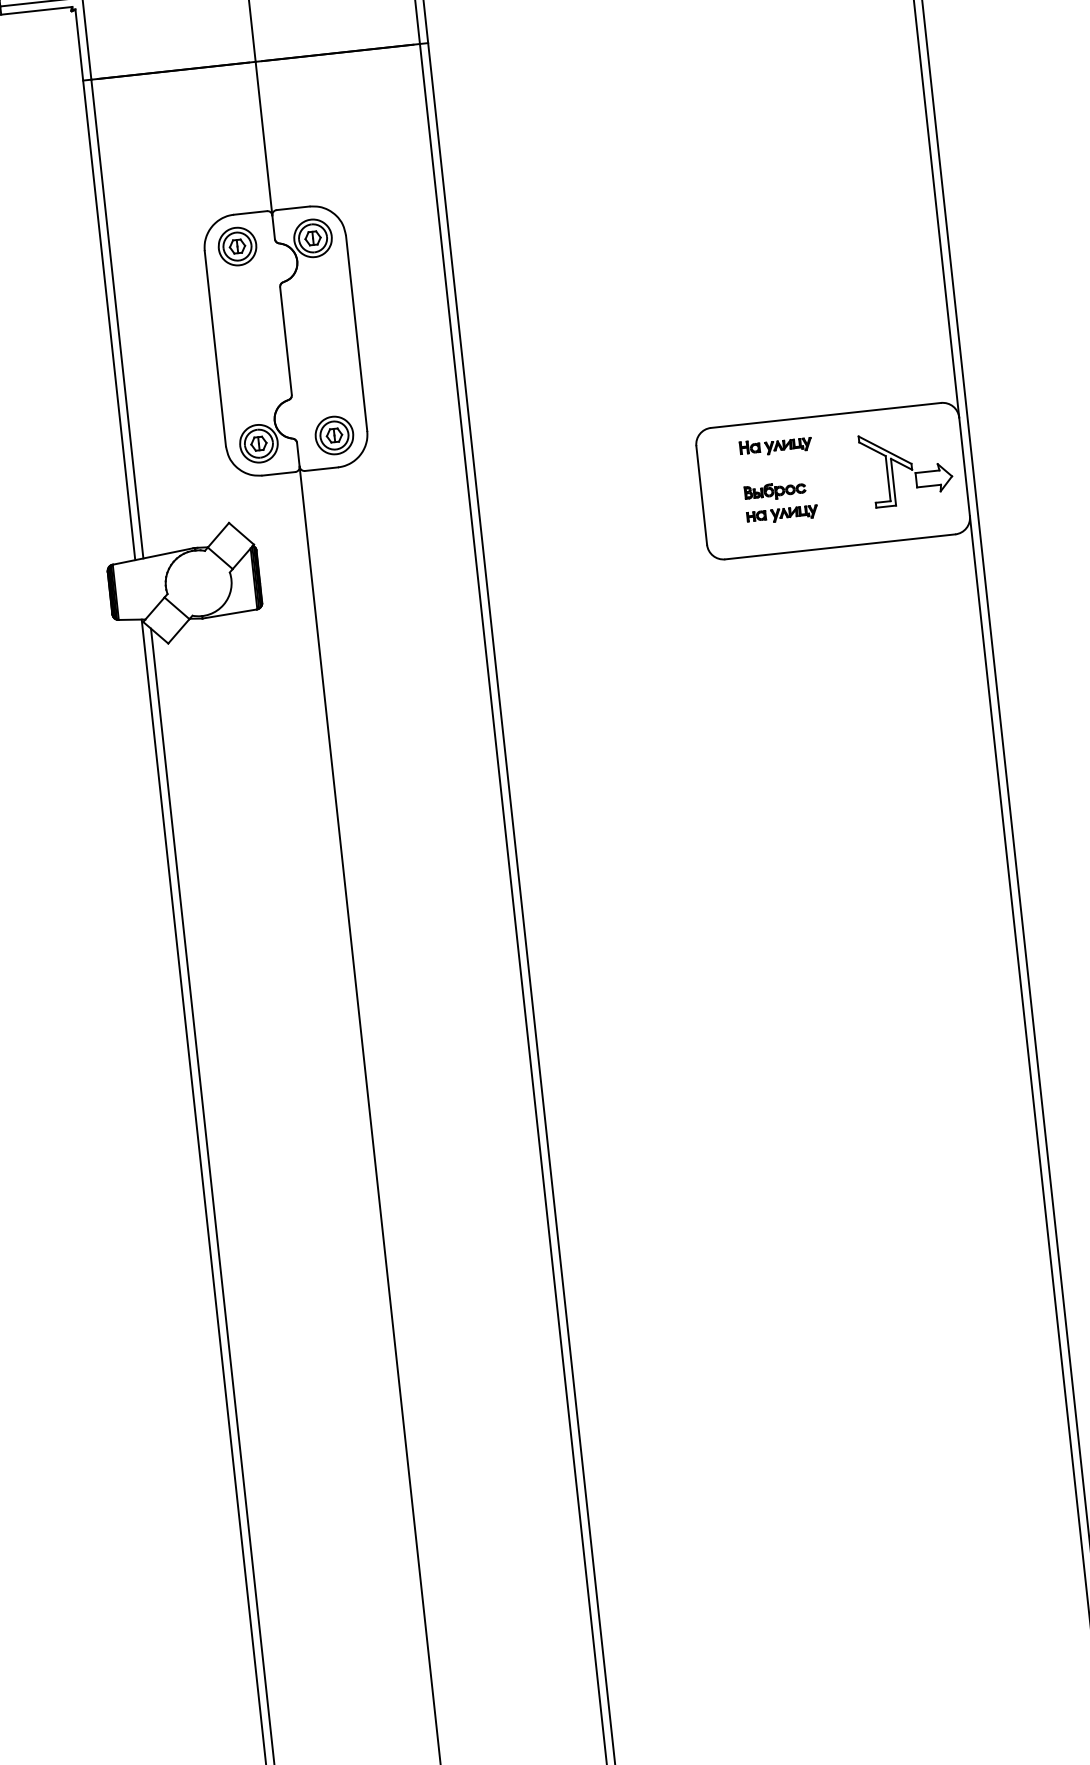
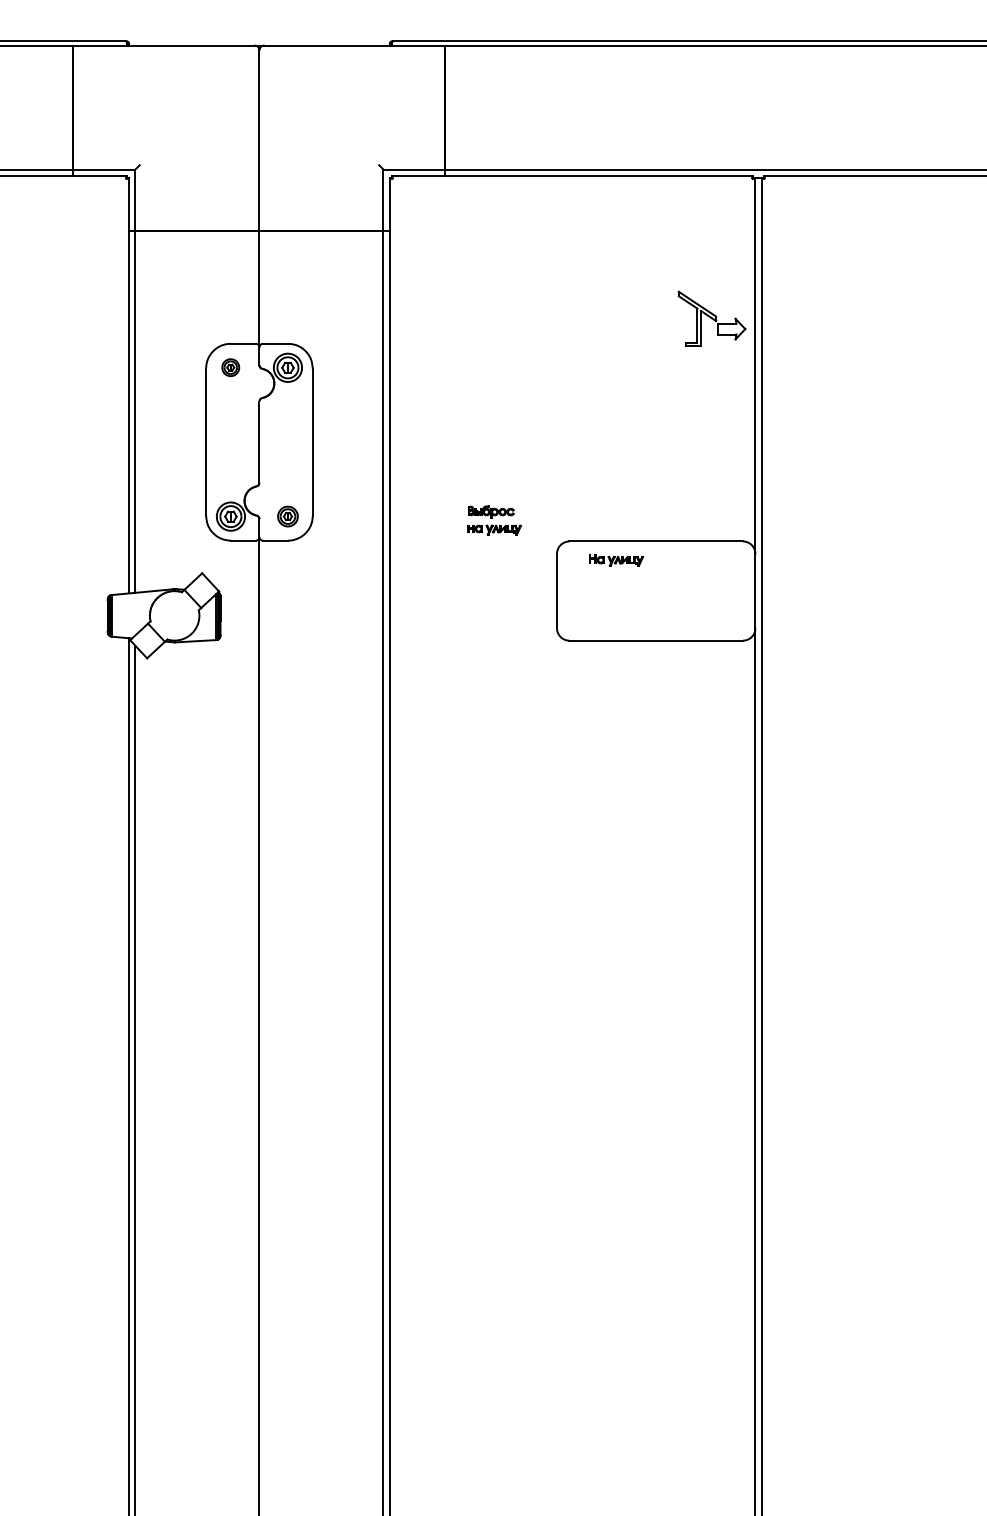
part: (236, 246) -> (230, 367), size x0.6
part: (333, 435) -> (287, 516), size x0.7
part: (905, 467) -> (711, 318), moved
part: (780, 502) -> (494, 520), moved

